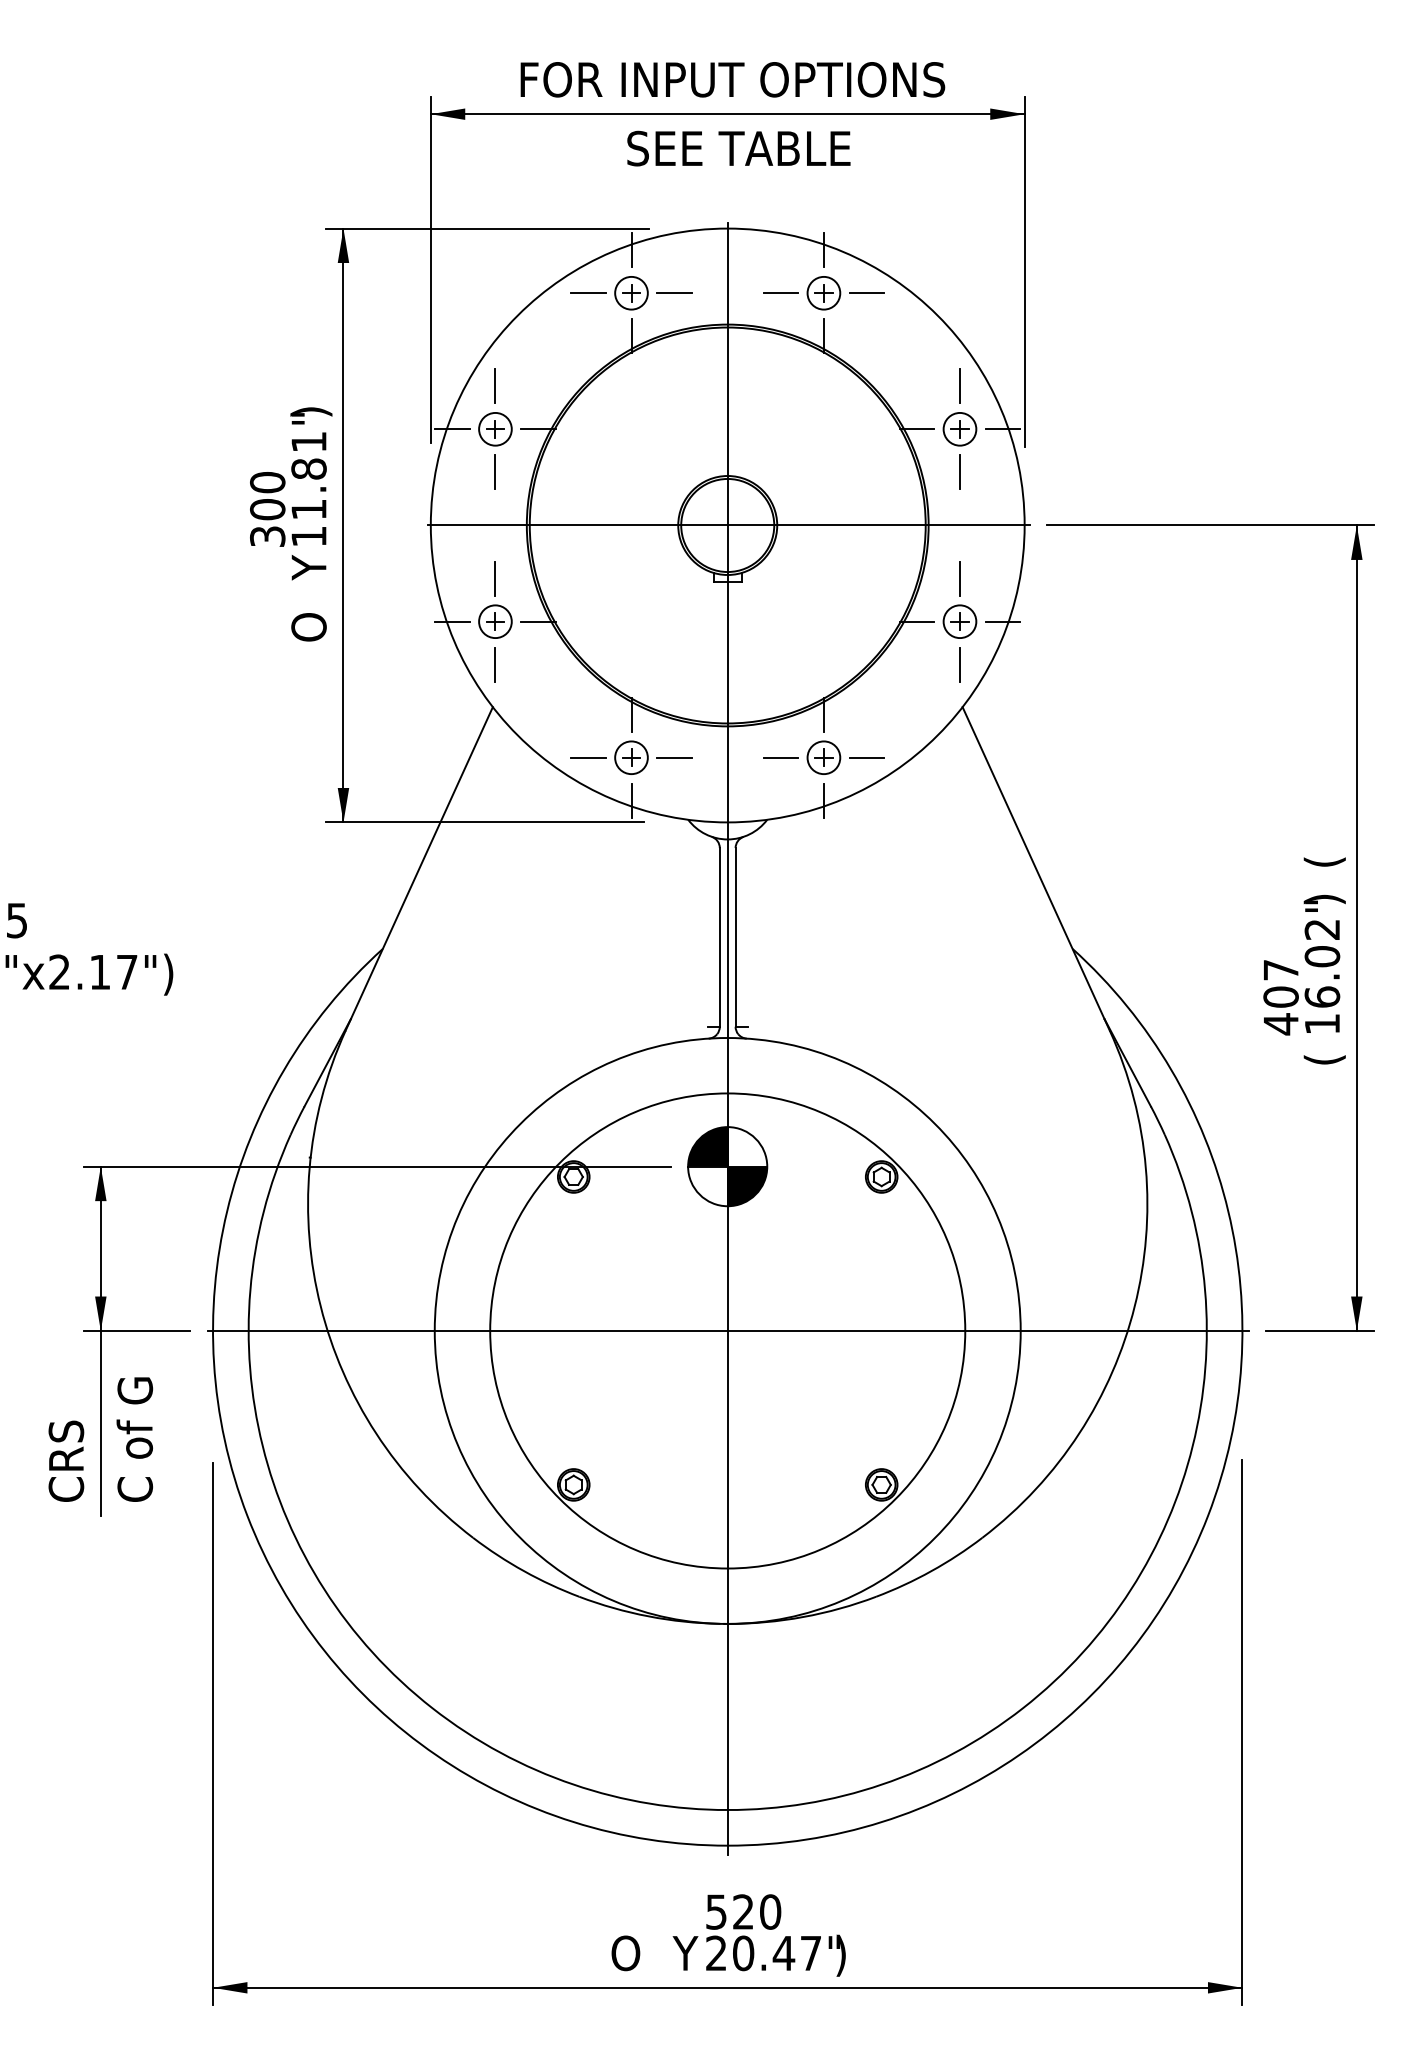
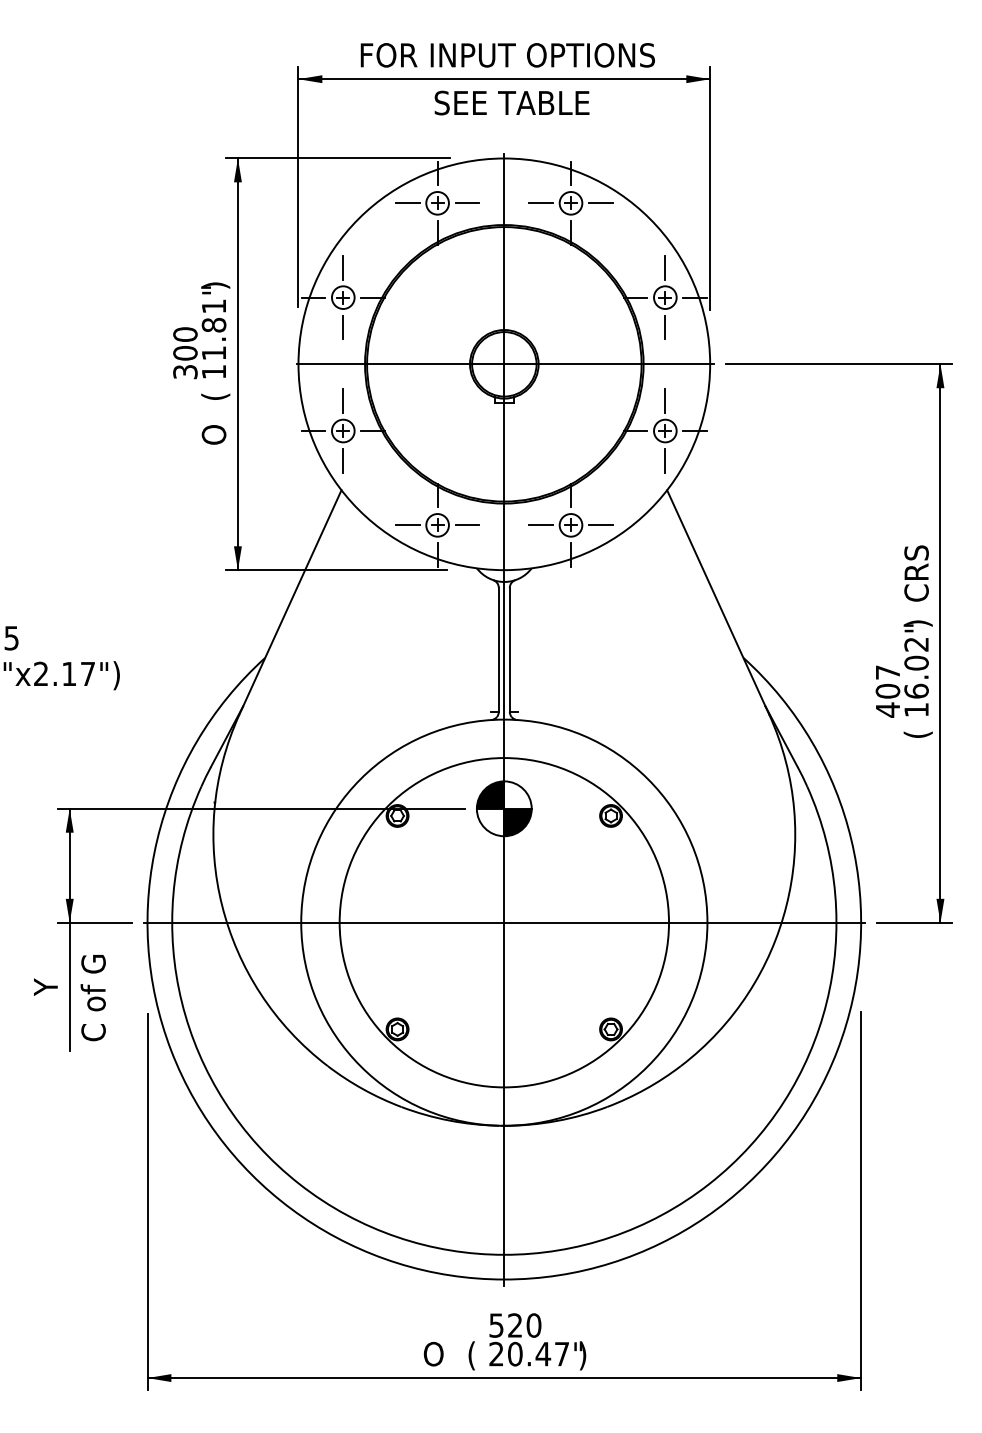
text: (311, 567) -> (215, 393), Y -> (
text: (1323, 827) -> (917, 573), ( -> CRS
text: (65, 1456) -> (45, 1009), CRS -> Y
text: (684, 1955) -> (474, 1355), Y -> (

